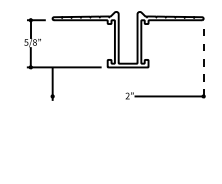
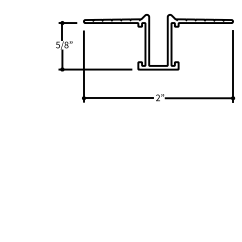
line: (52, 47) -> (83, 49), added
line: (204, 65) -> (233, 67), dashed -> solid
line: (86, 96) -> (117, 98), added

